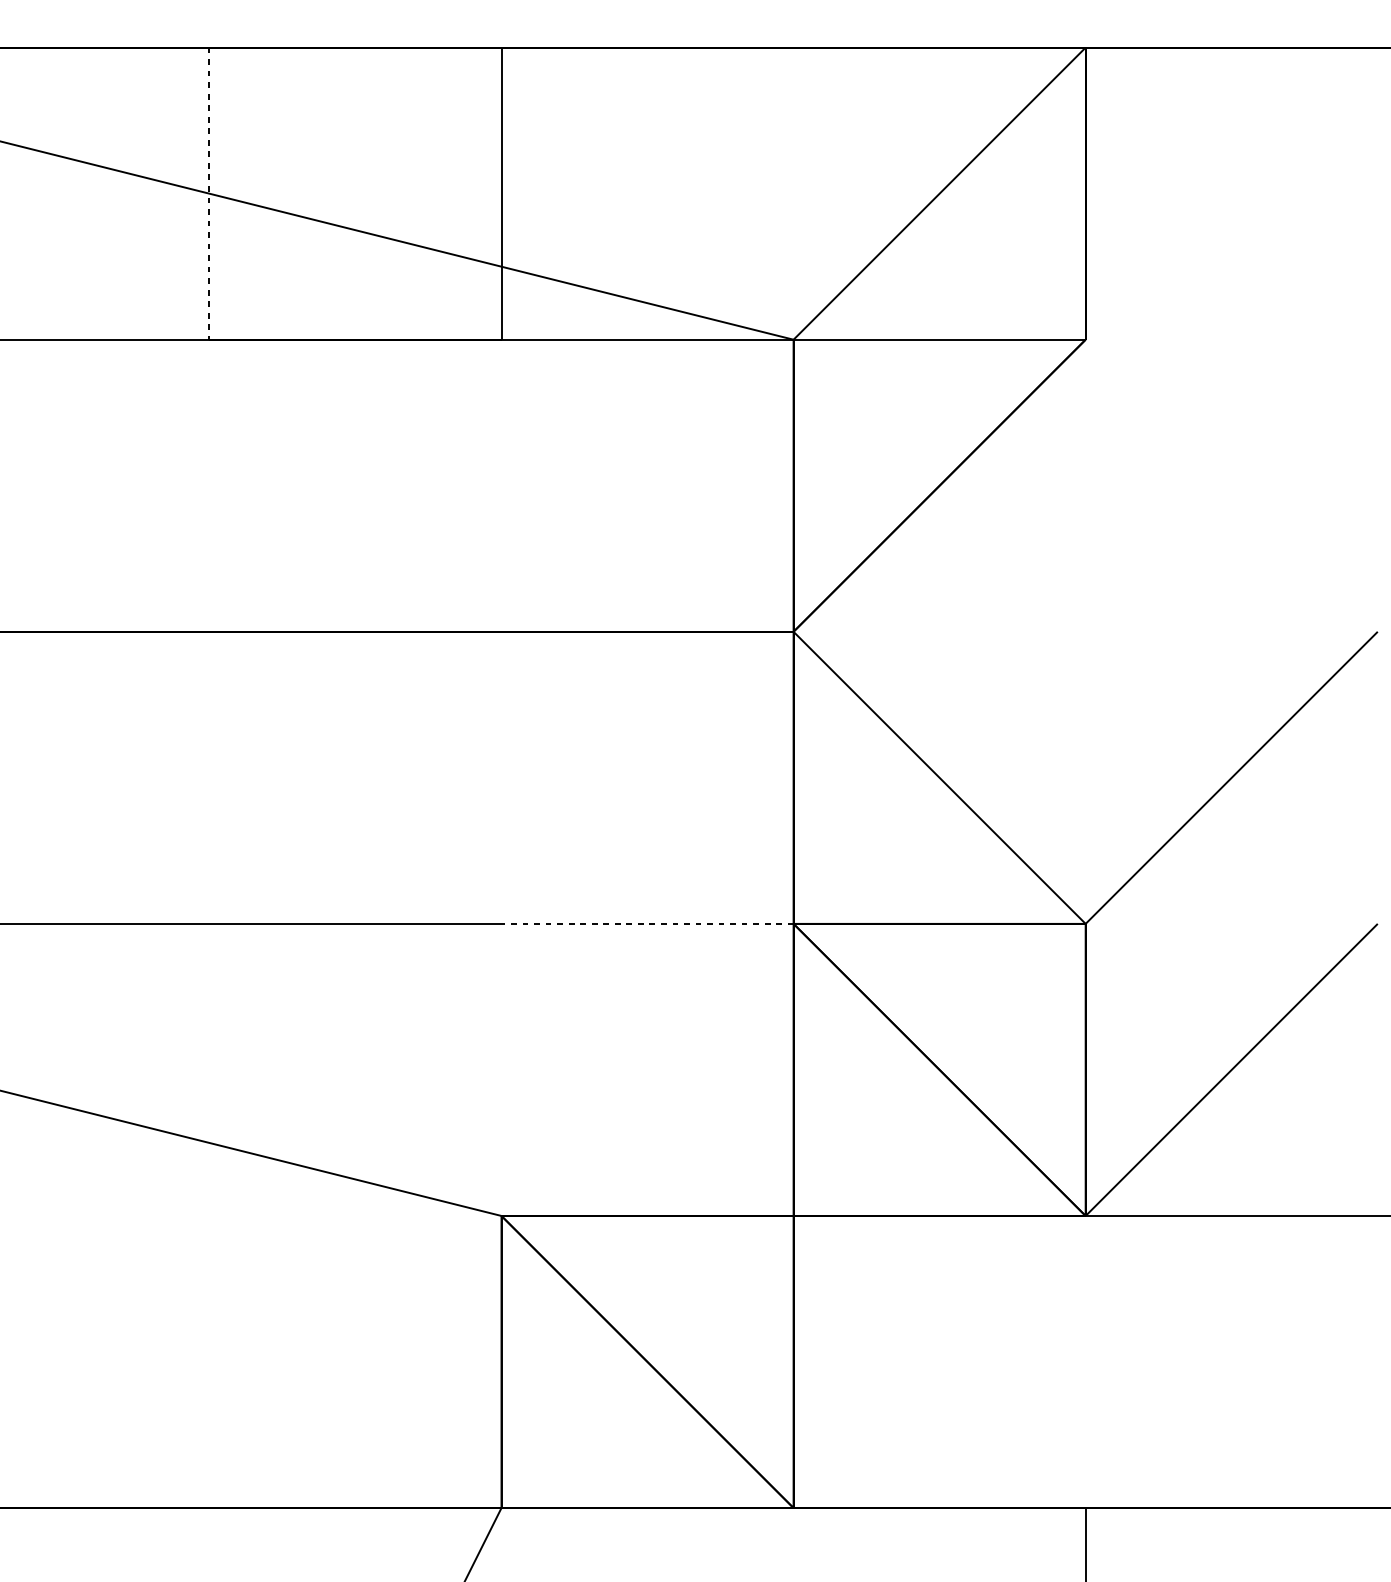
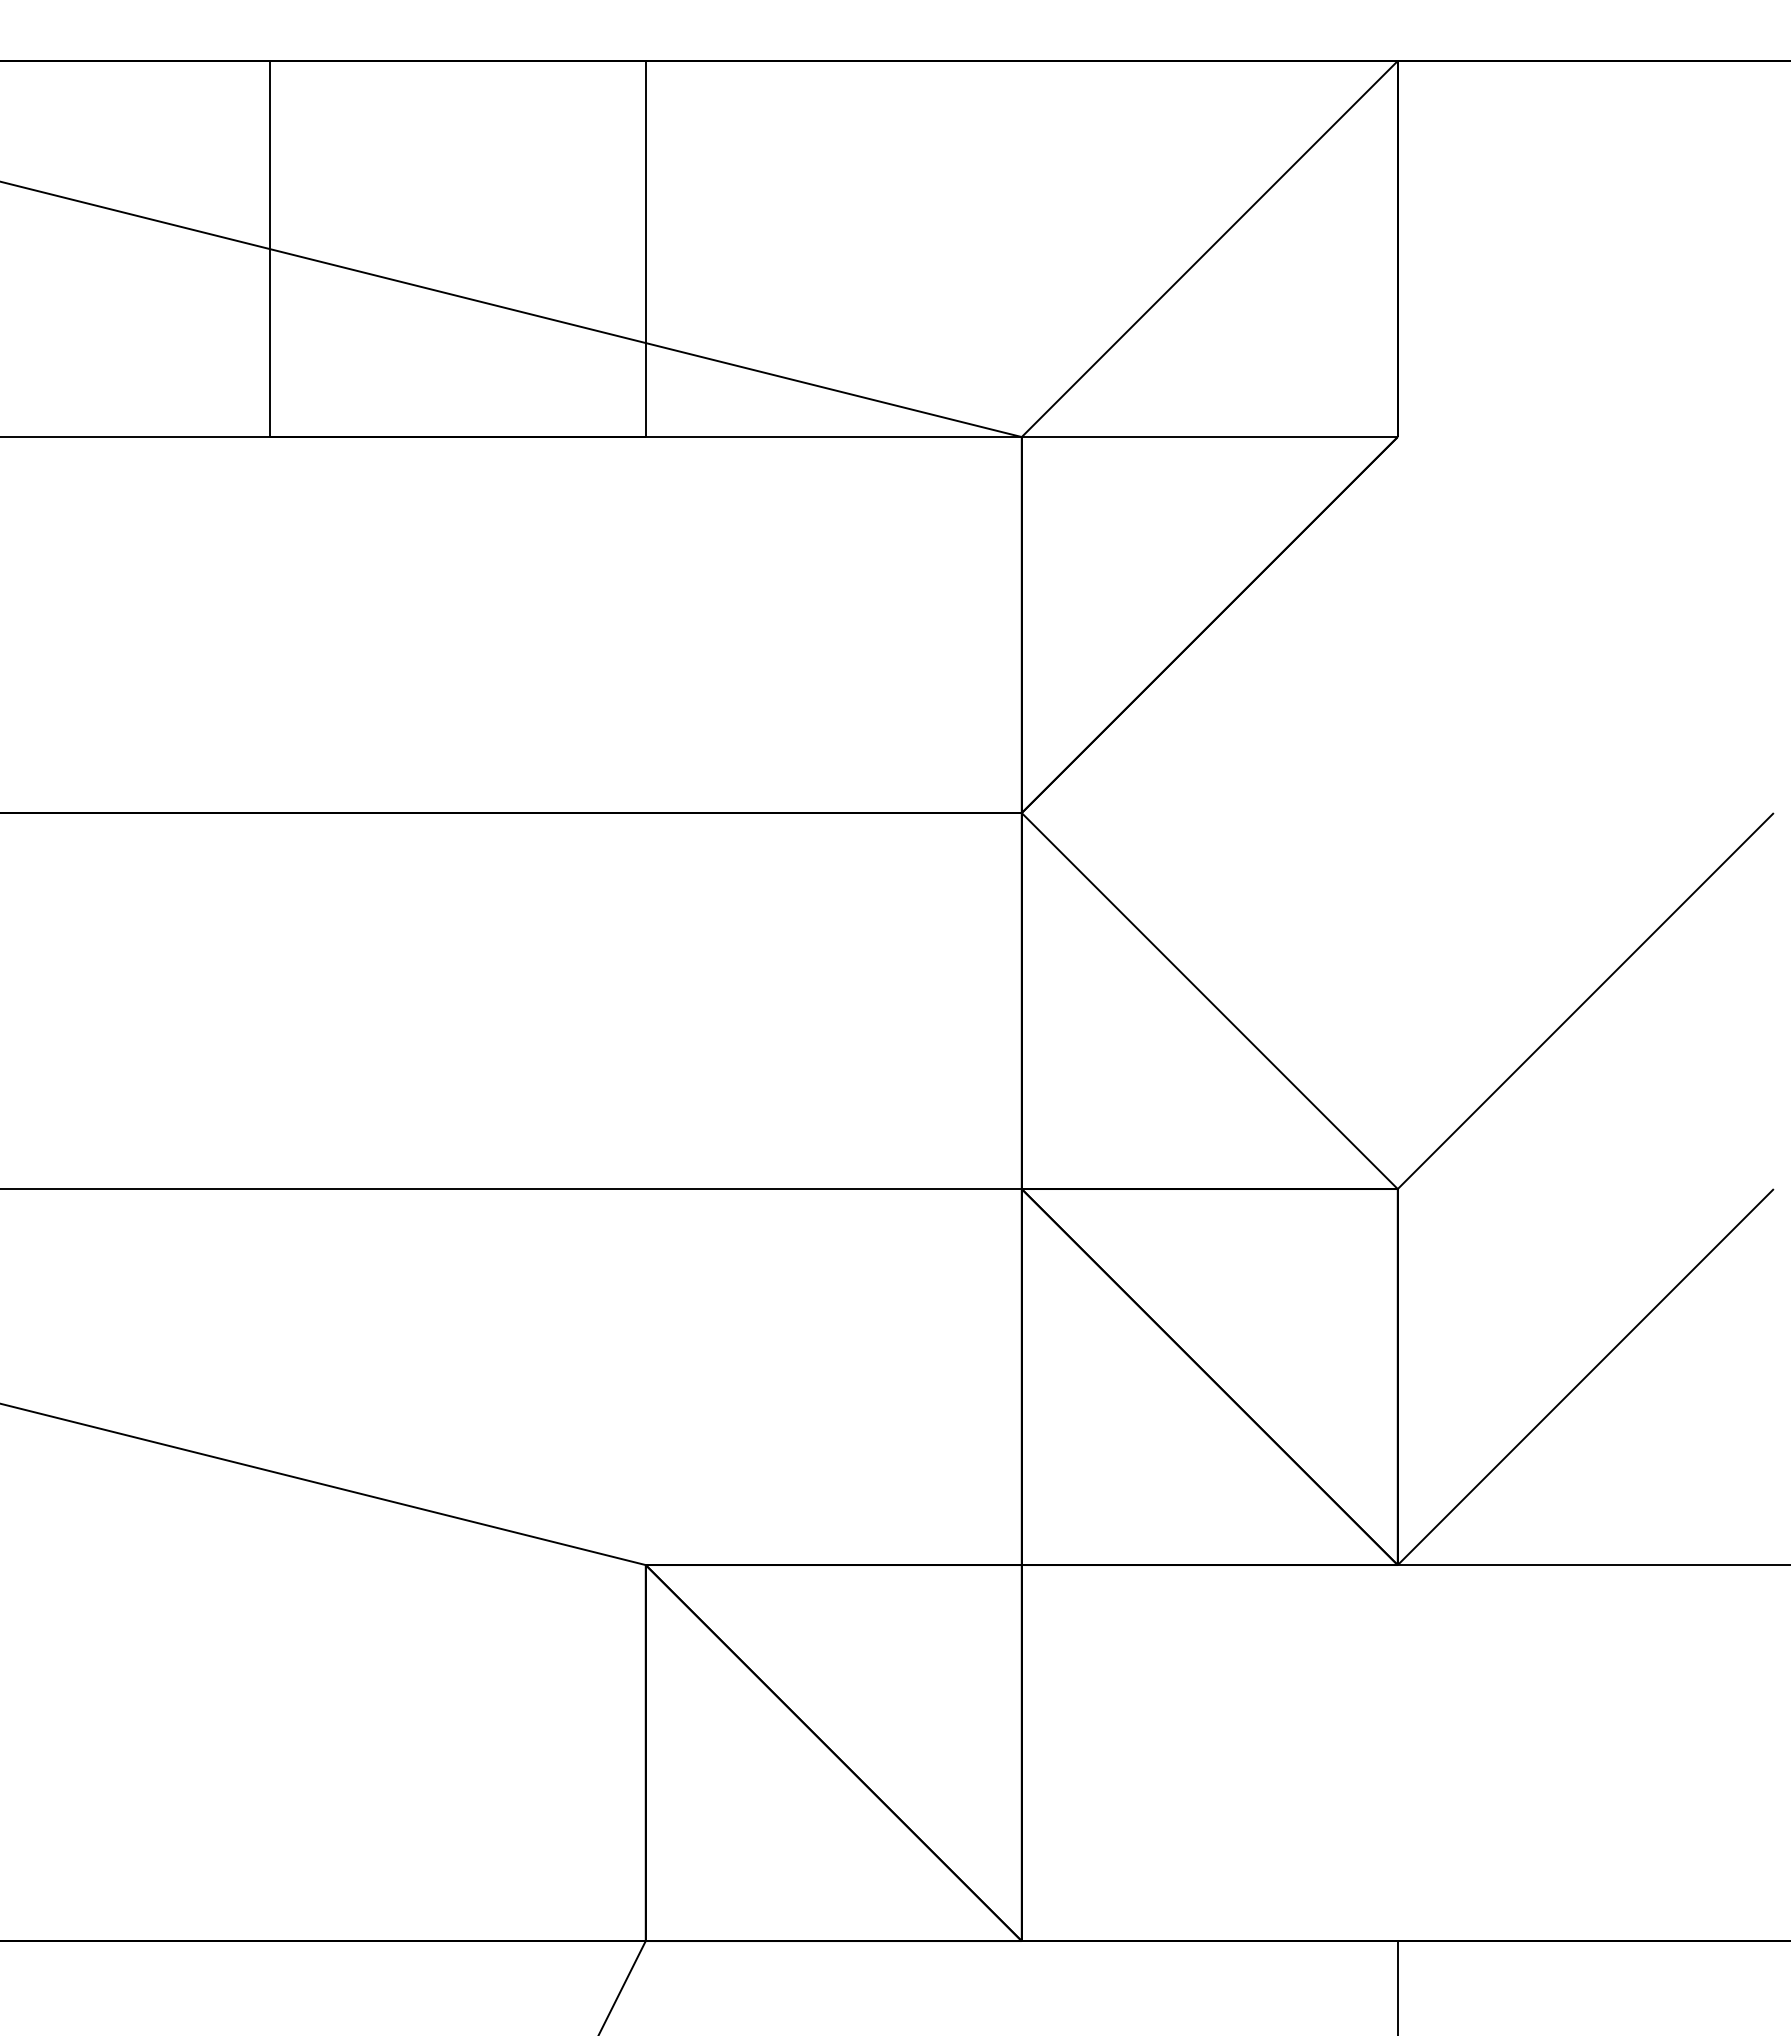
line: (209, 194) -> (269, 249), dashed -> solid
line: (647, 924) -> (833, 1189), dashed -> solid

